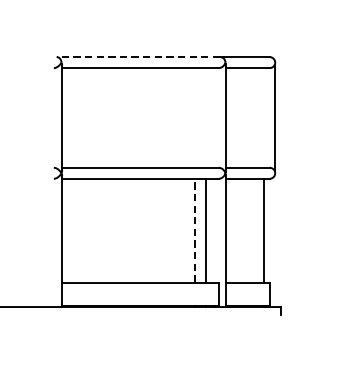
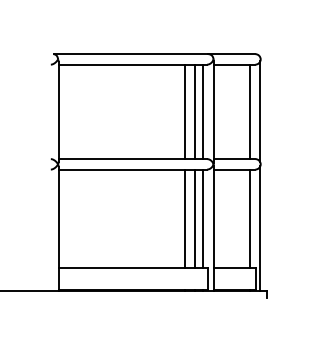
line: (137, 57) -> (130, 54), dashed -> solid
line: (194, 117) -> (184, 111), added
line: (206, 117) -> (195, 111), added
line: (214, 117) -> (203, 111), added
line: (263, 117) -> (249, 111), added
line: (194, 230) -> (184, 218), dashed -> solid
line: (214, 230) -> (203, 218), added
line: (275, 240) -> (260, 228), added

